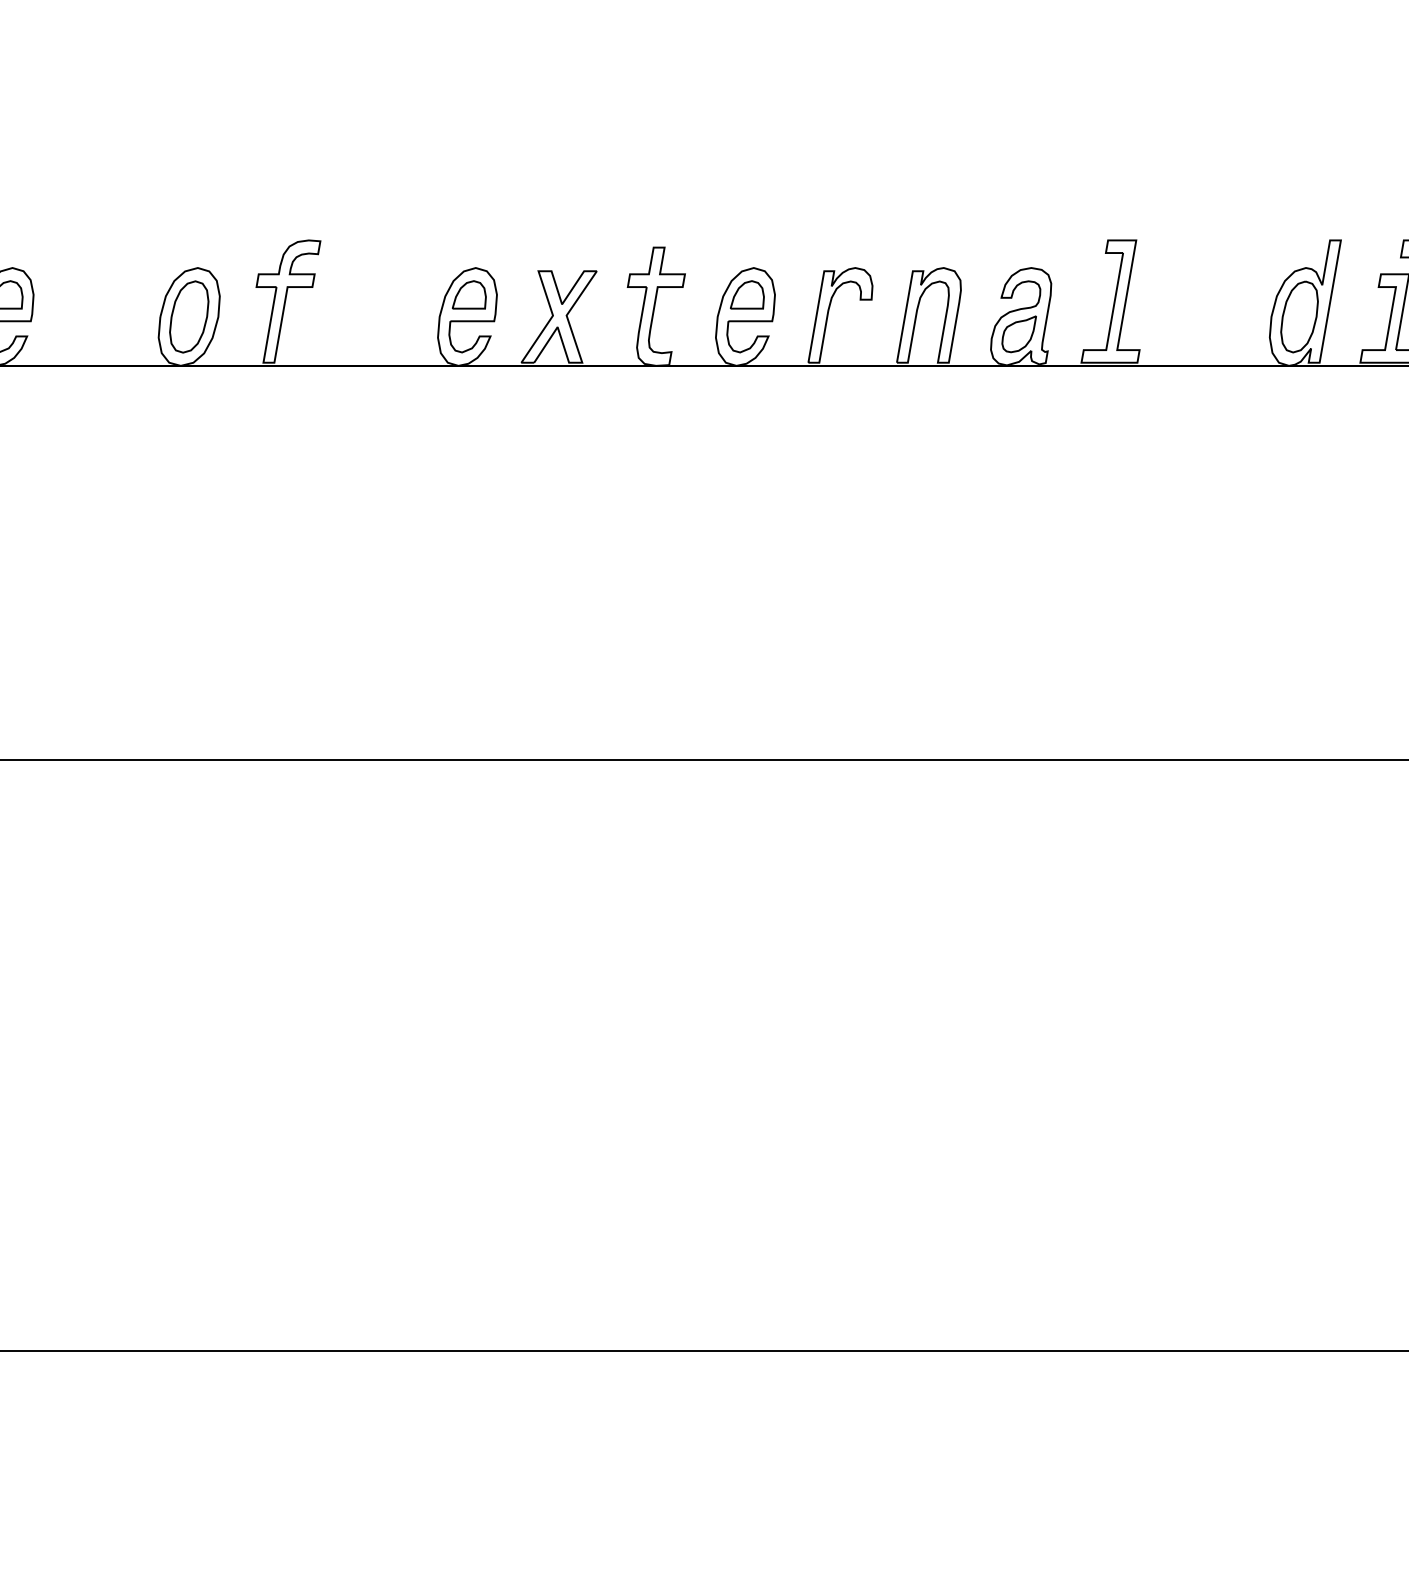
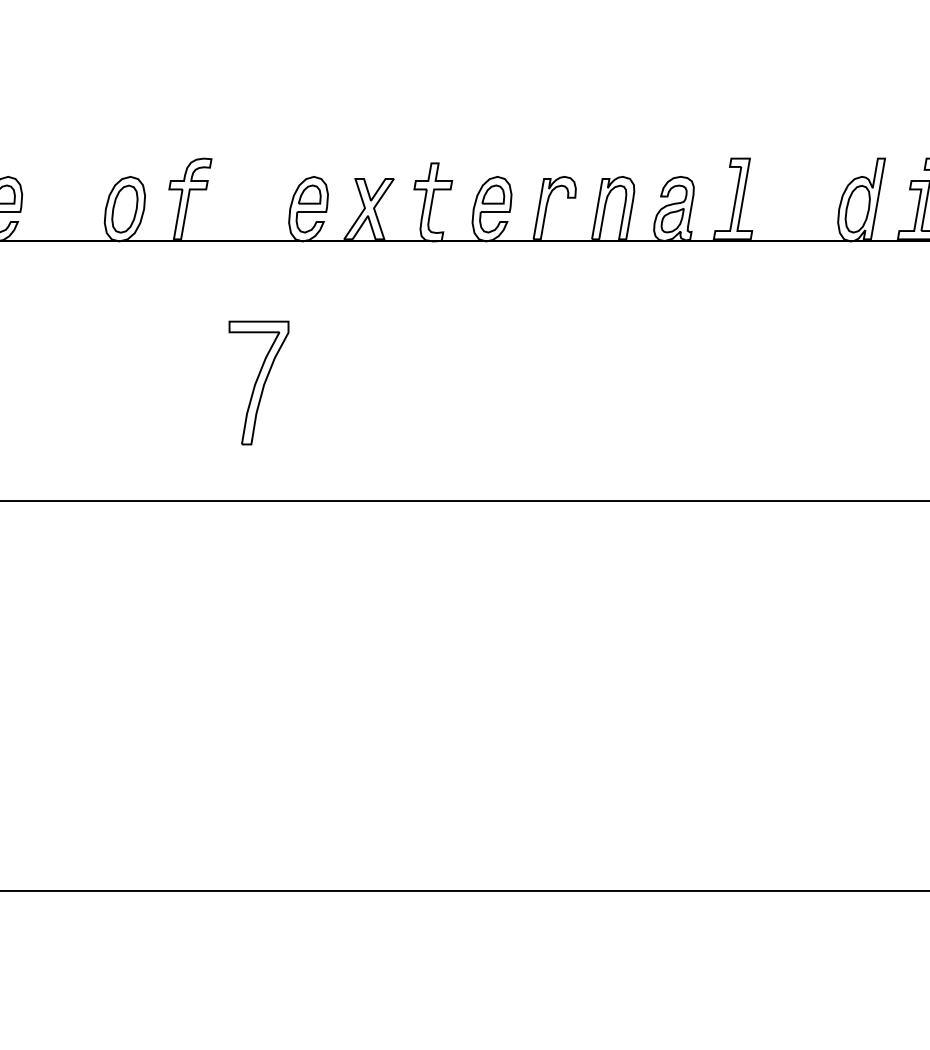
part: (391, 579) -> (258, 382), added

